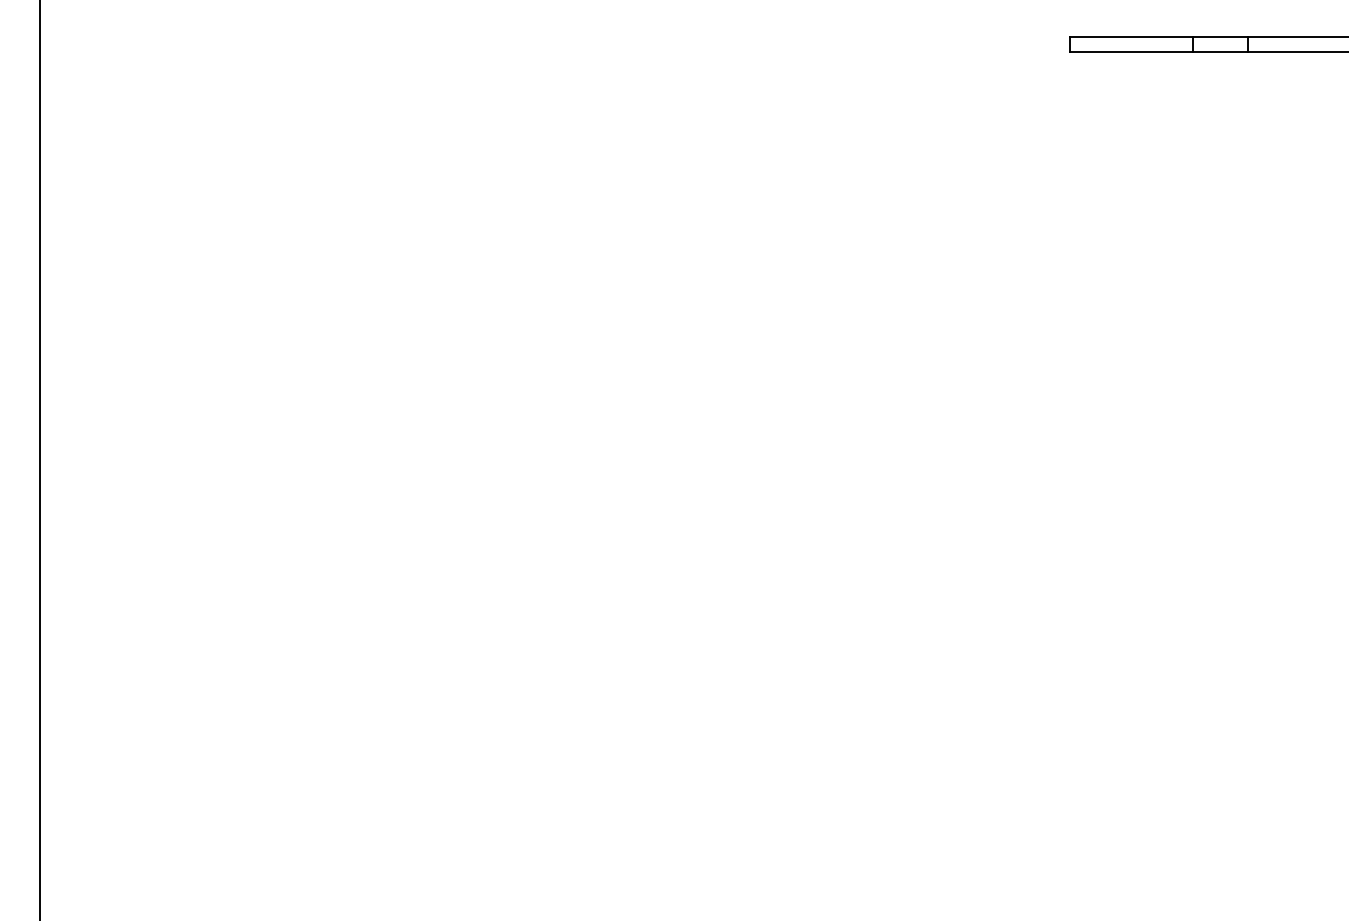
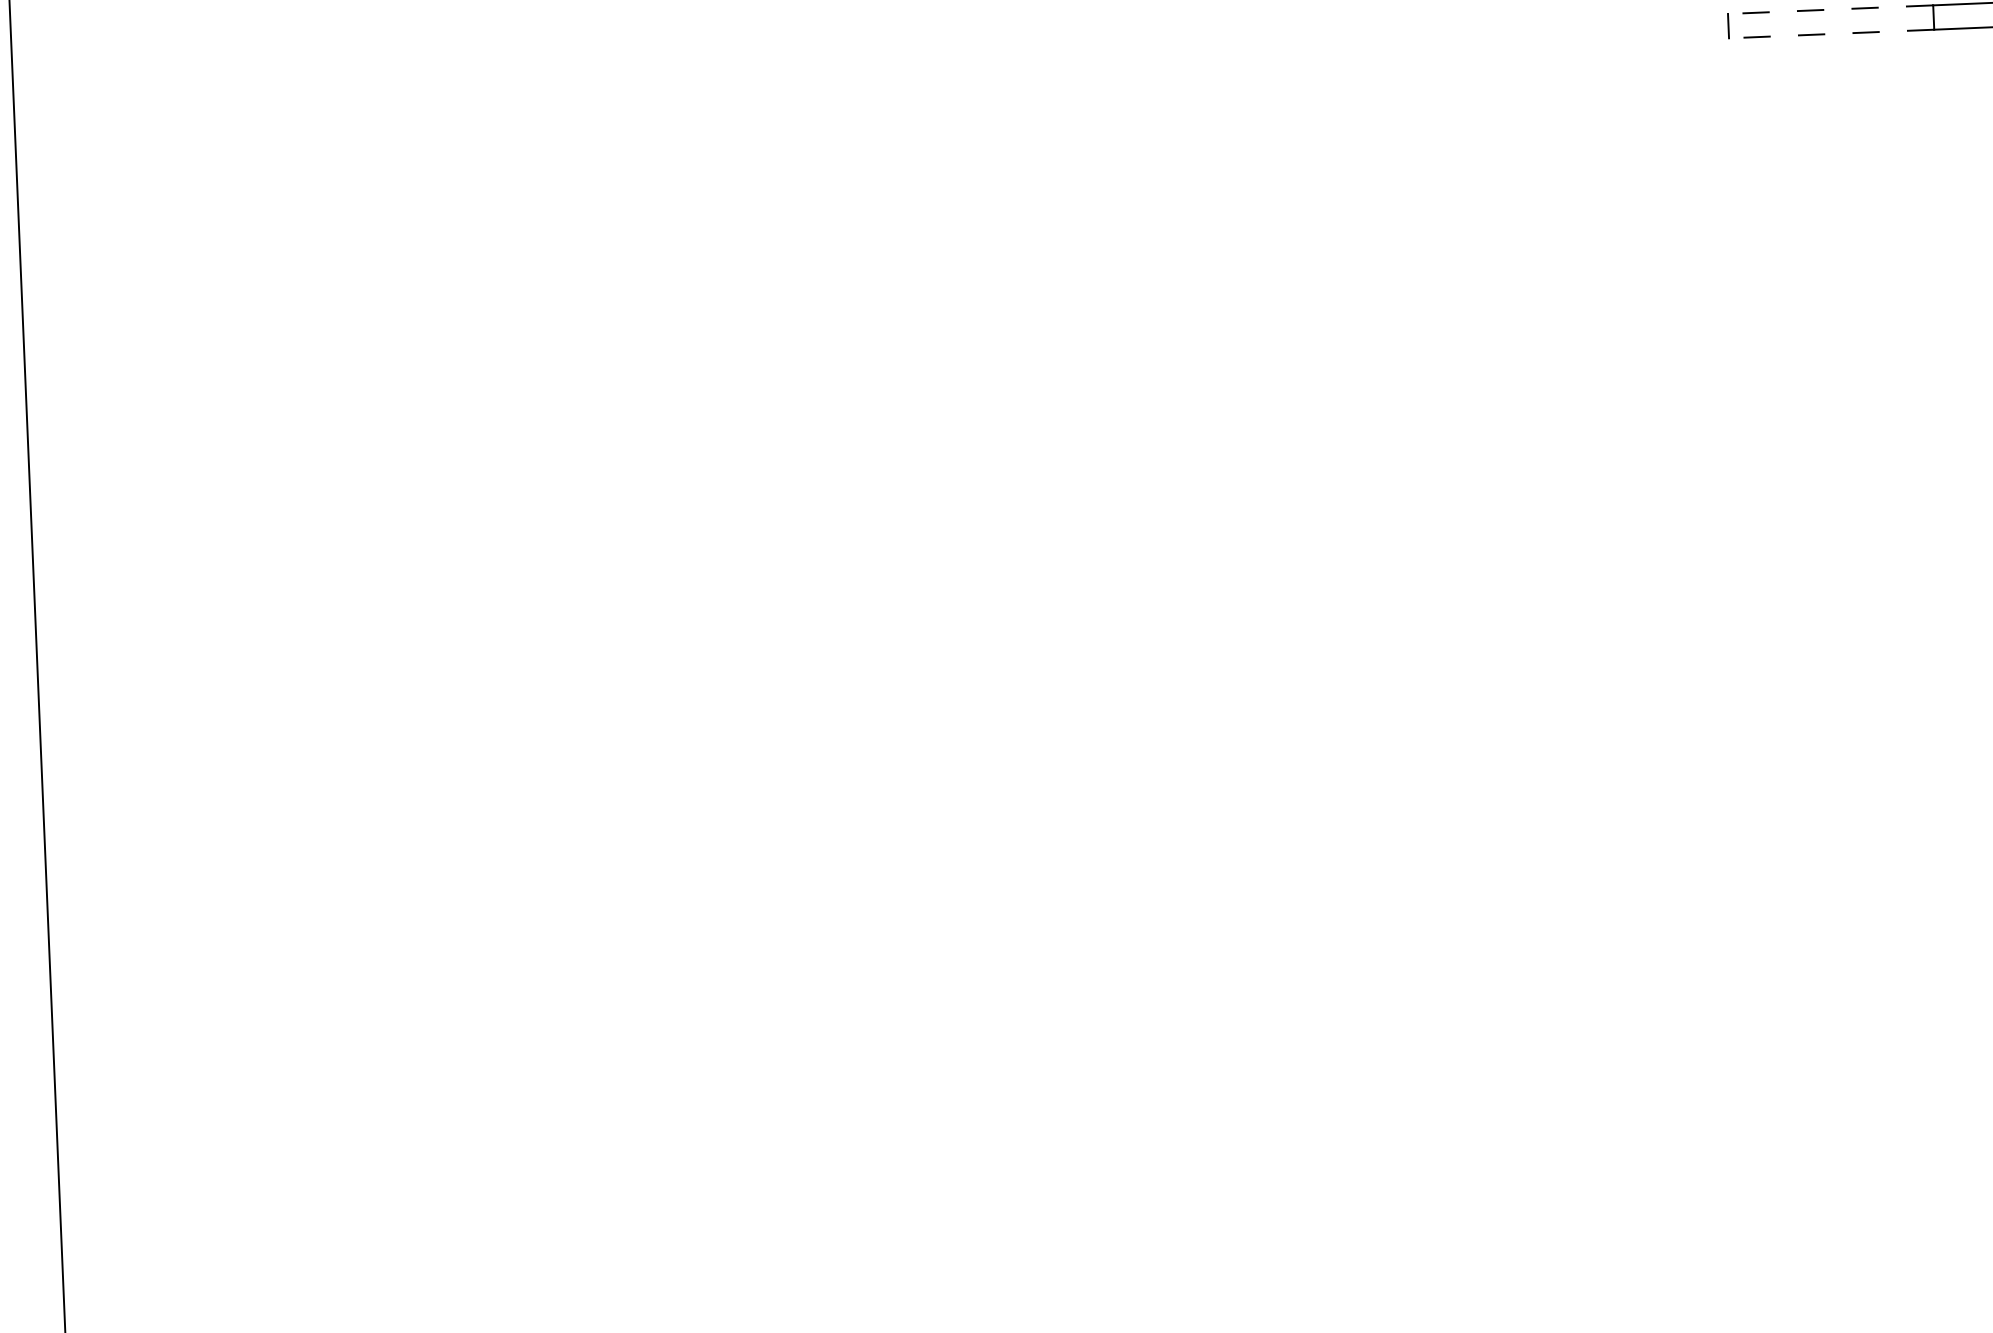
line: (1131, 37) -> (1830, 9), solid -> dashed
line: (1131, 51) -> (1831, 33), solid -> dashed

